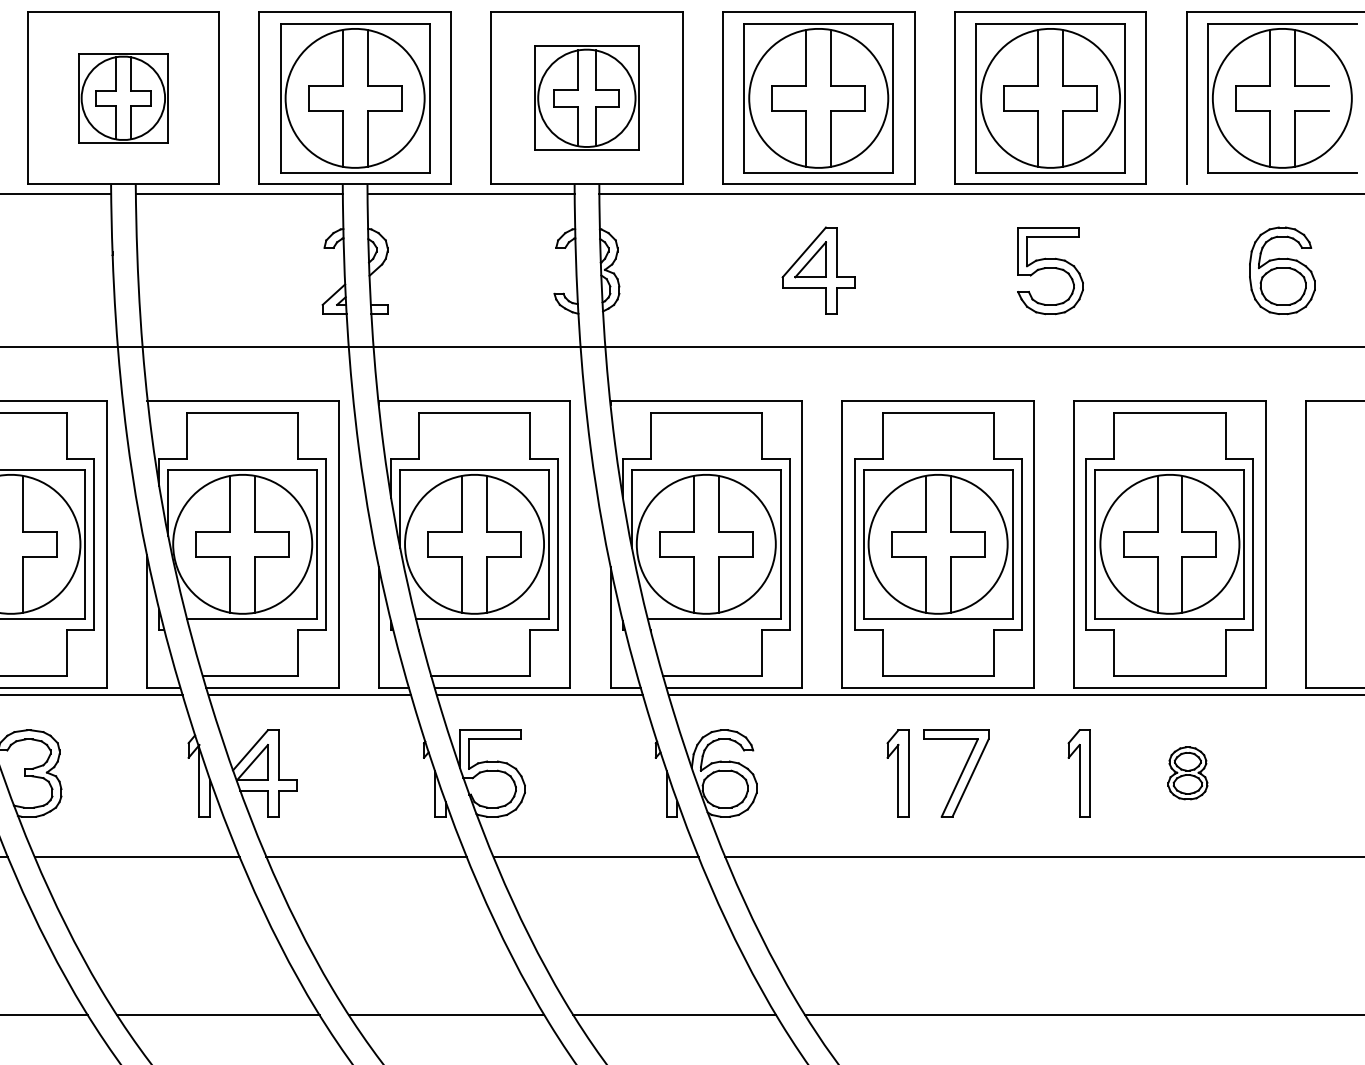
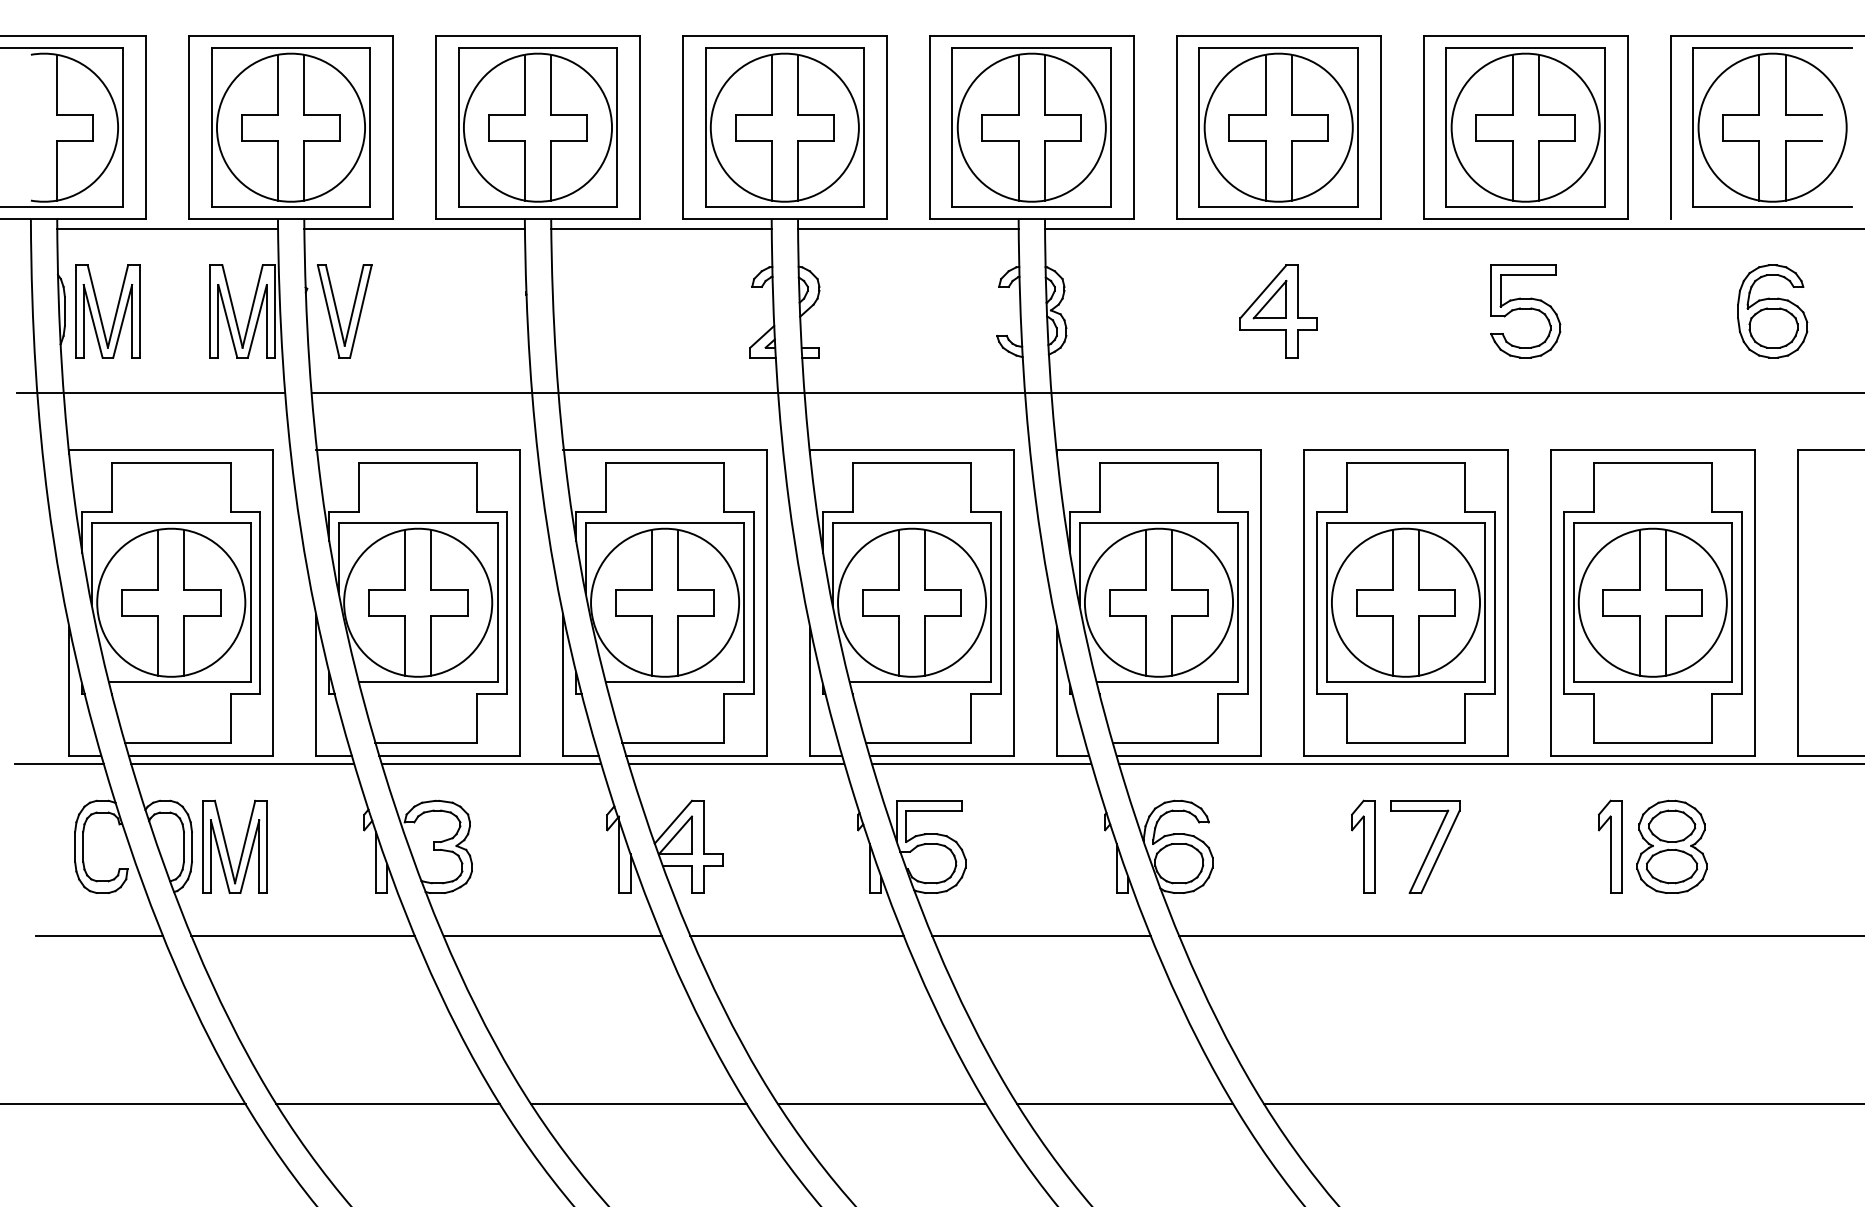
part: (122, 98) -> (537, 127), size x1.67
part: (586, 98) -> (1031, 127), size x1.43
part: (1079, 773) -> (1610, 846), moved
part: (1187, 773) -> (1671, 846), size x1.67

